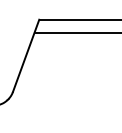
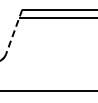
line: (26, 55) -> (14, 31), solid -> dashed

